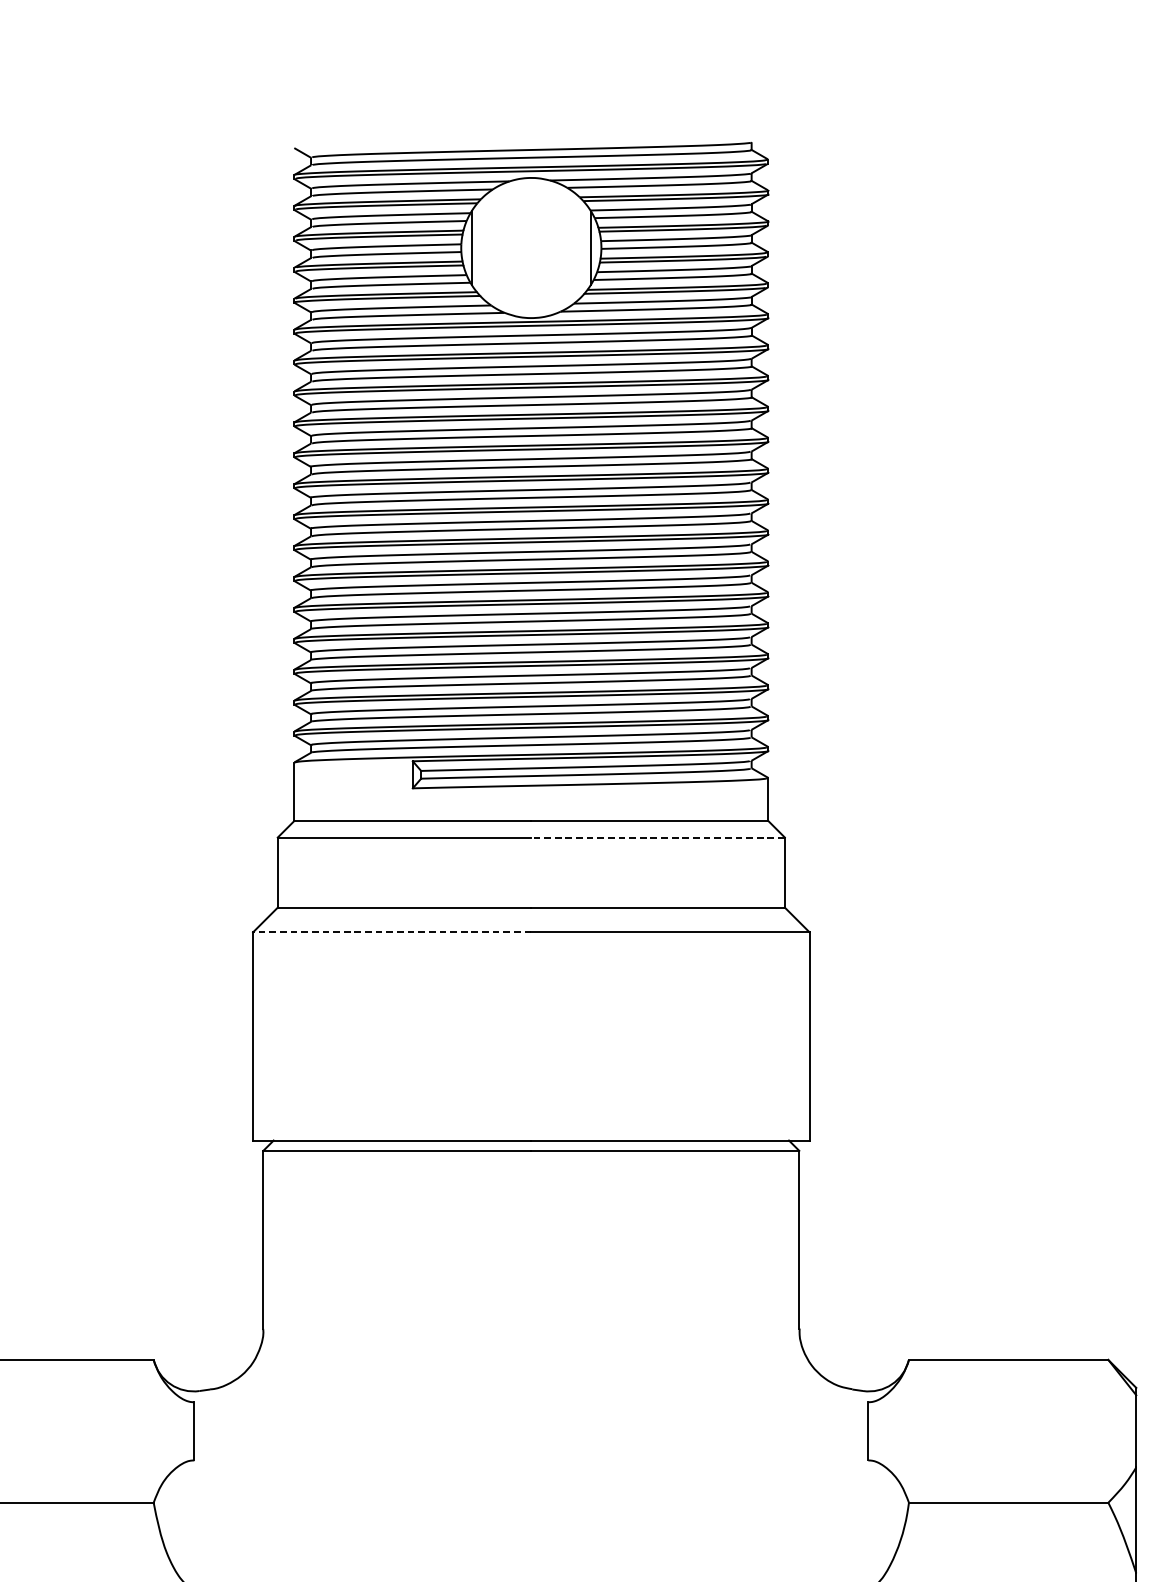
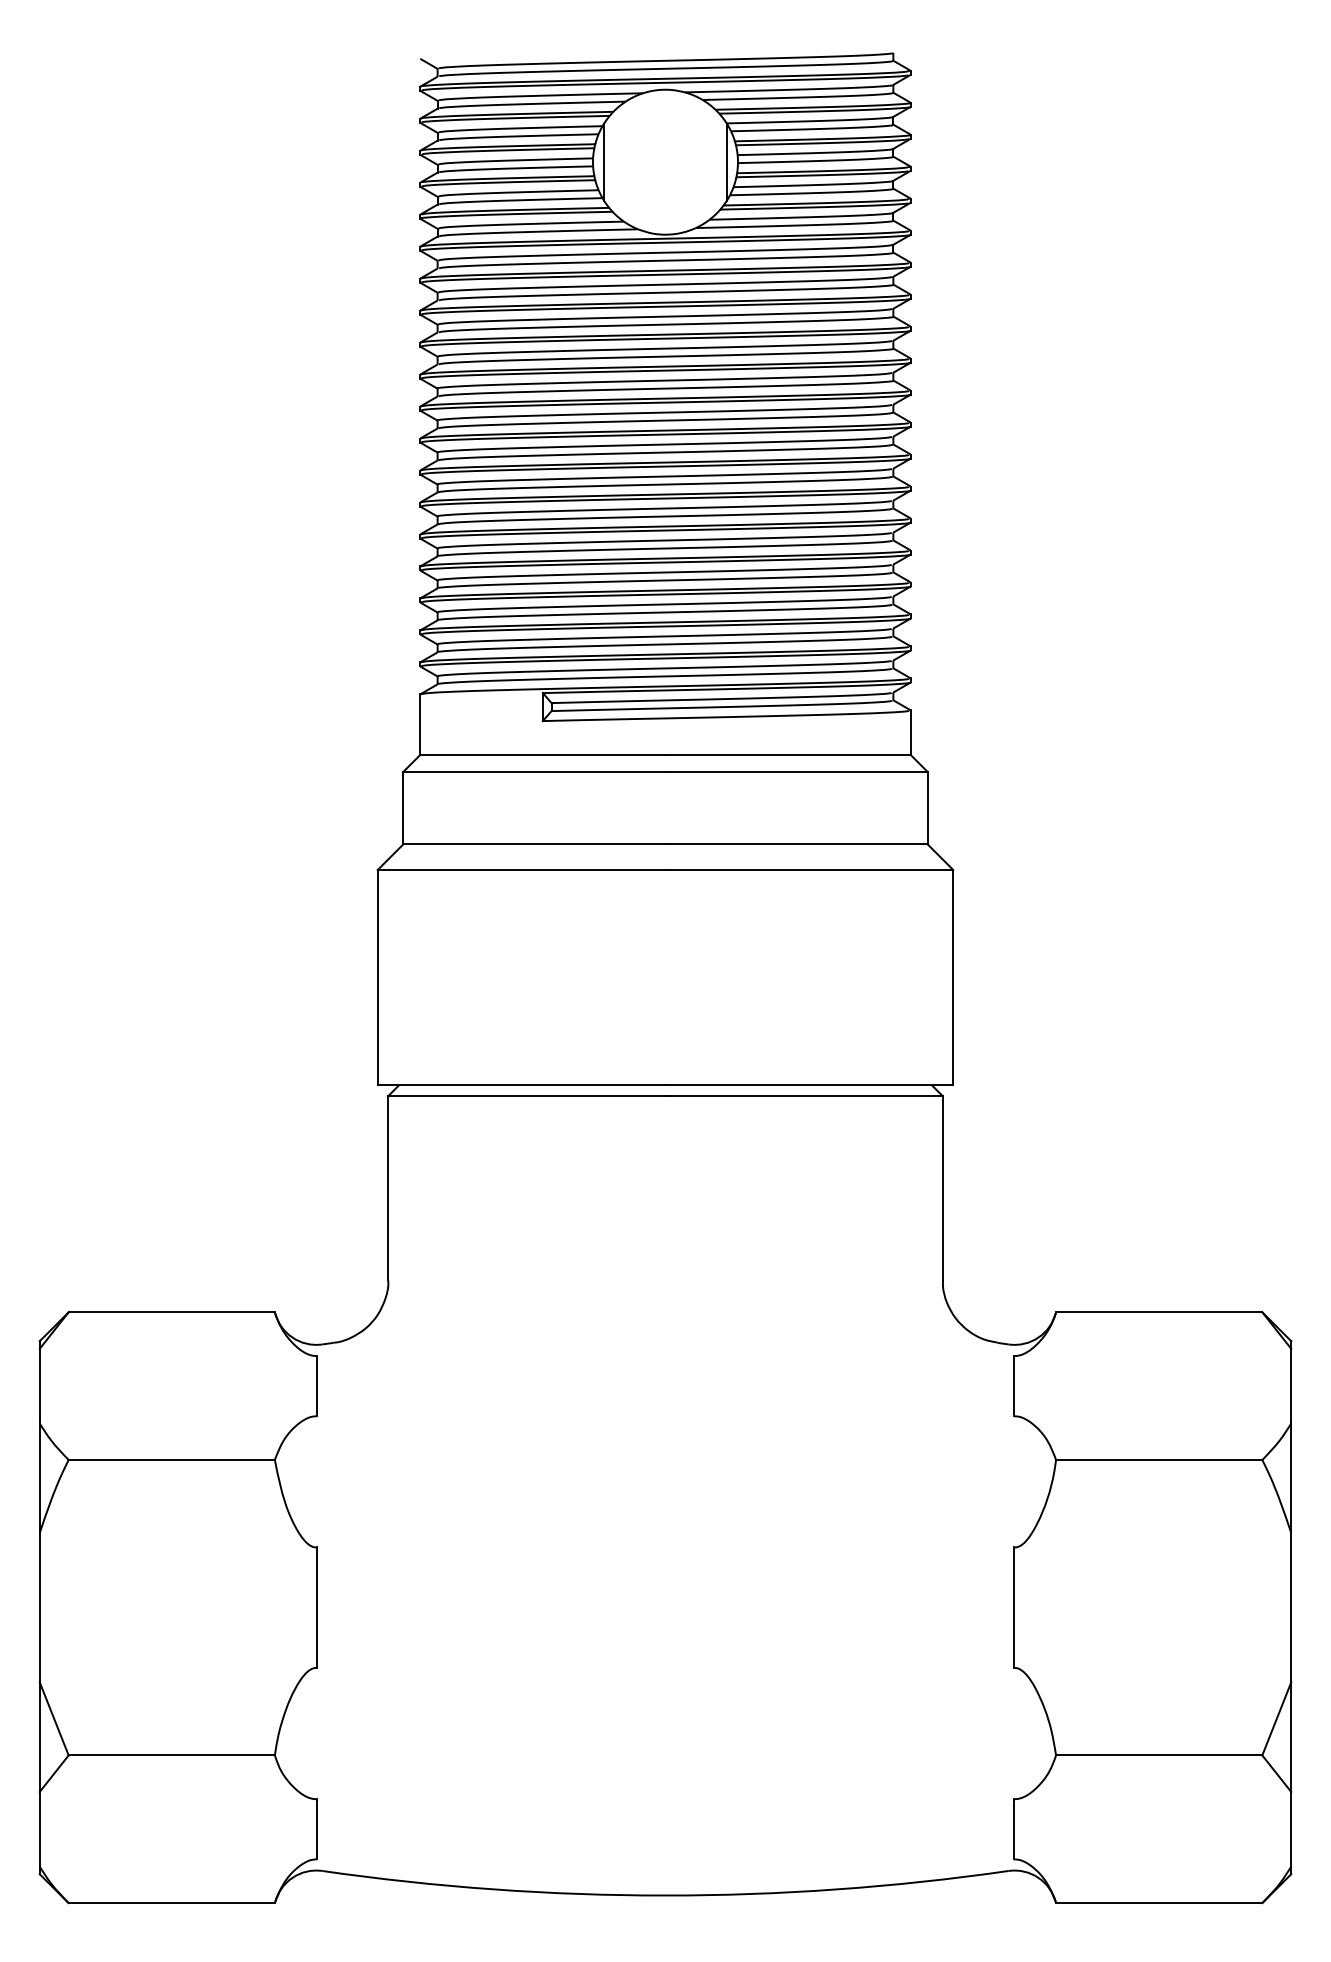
line: (657, 837) -> (796, 771), dashed -> solid
line: (392, 932) -> (521, 870), dashed -> solid

